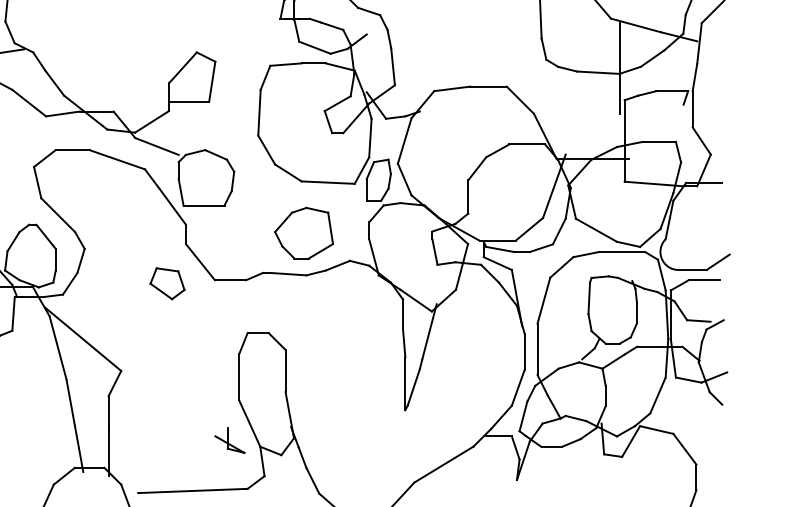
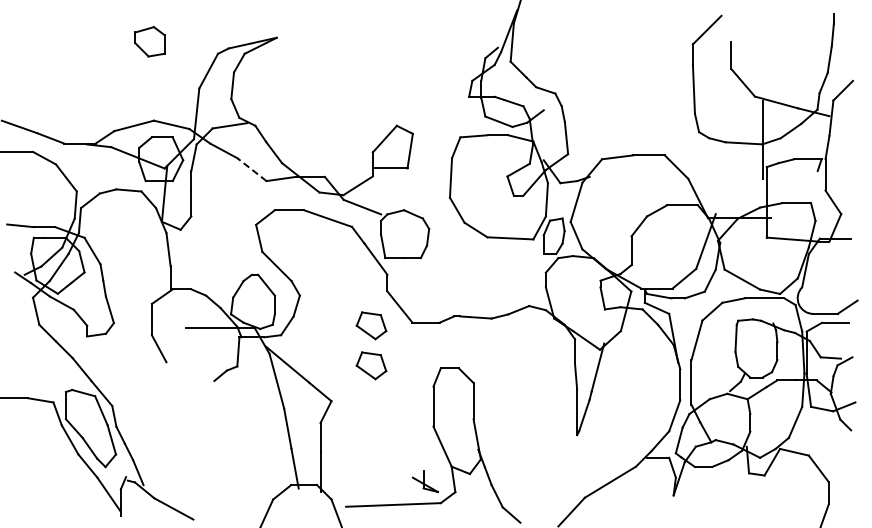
line: (28, 102) -> (251, 169), solid -> dashed
part: (303, 232) -> (489, 281), removed
part: (167, 329) -> (371, 365), added
part: (229, 440) -> (425, 481), moved

